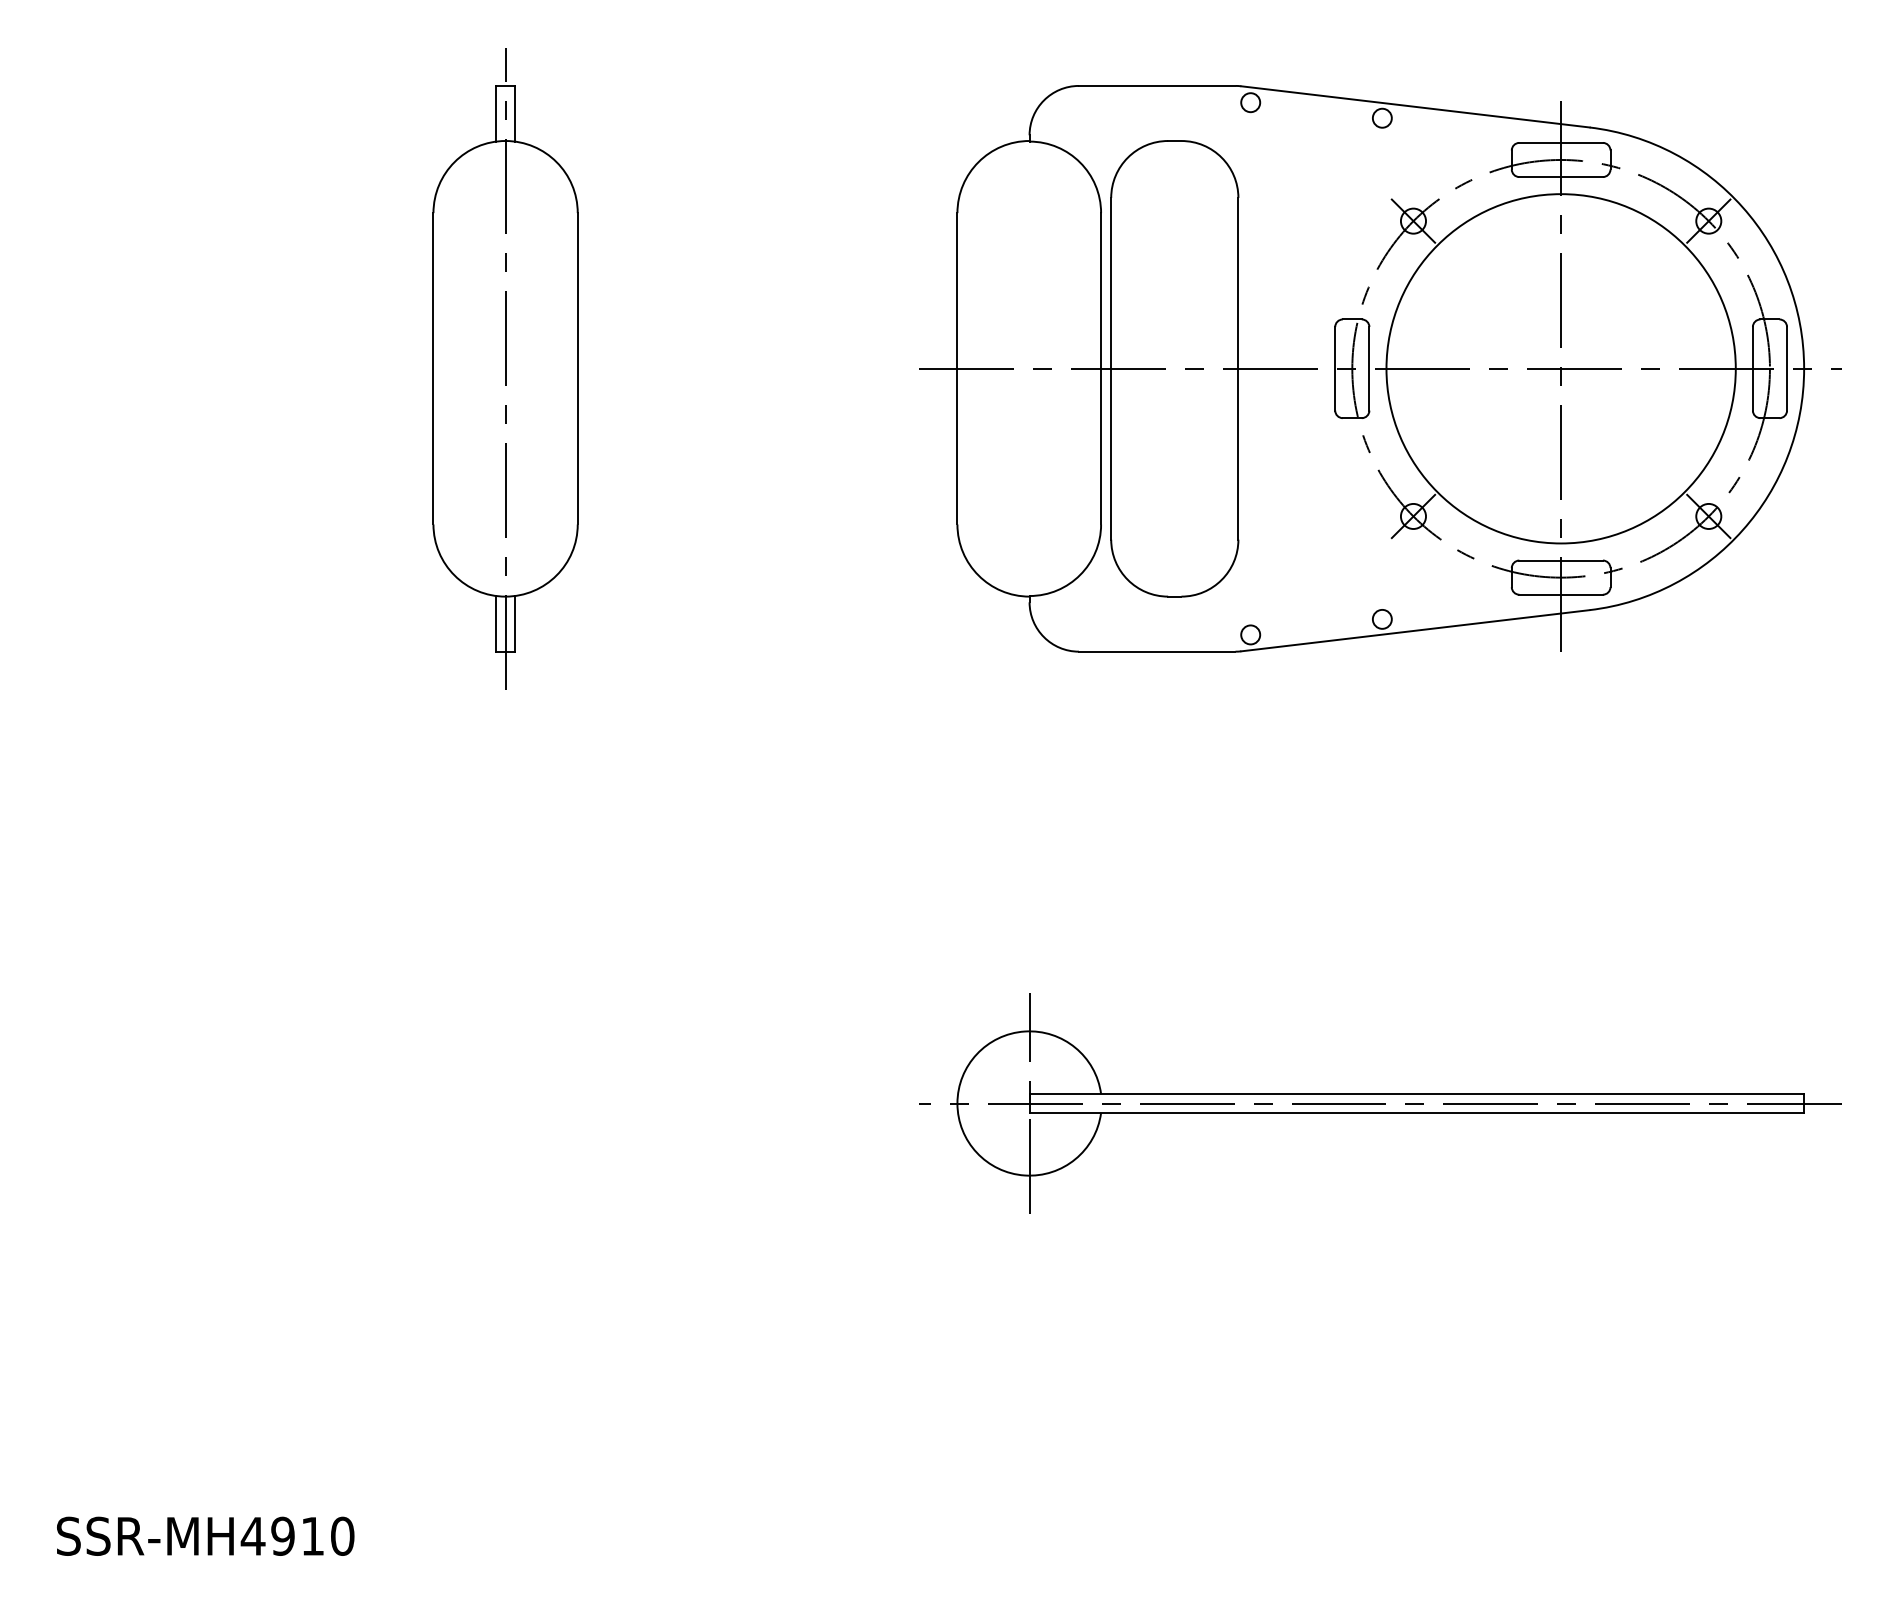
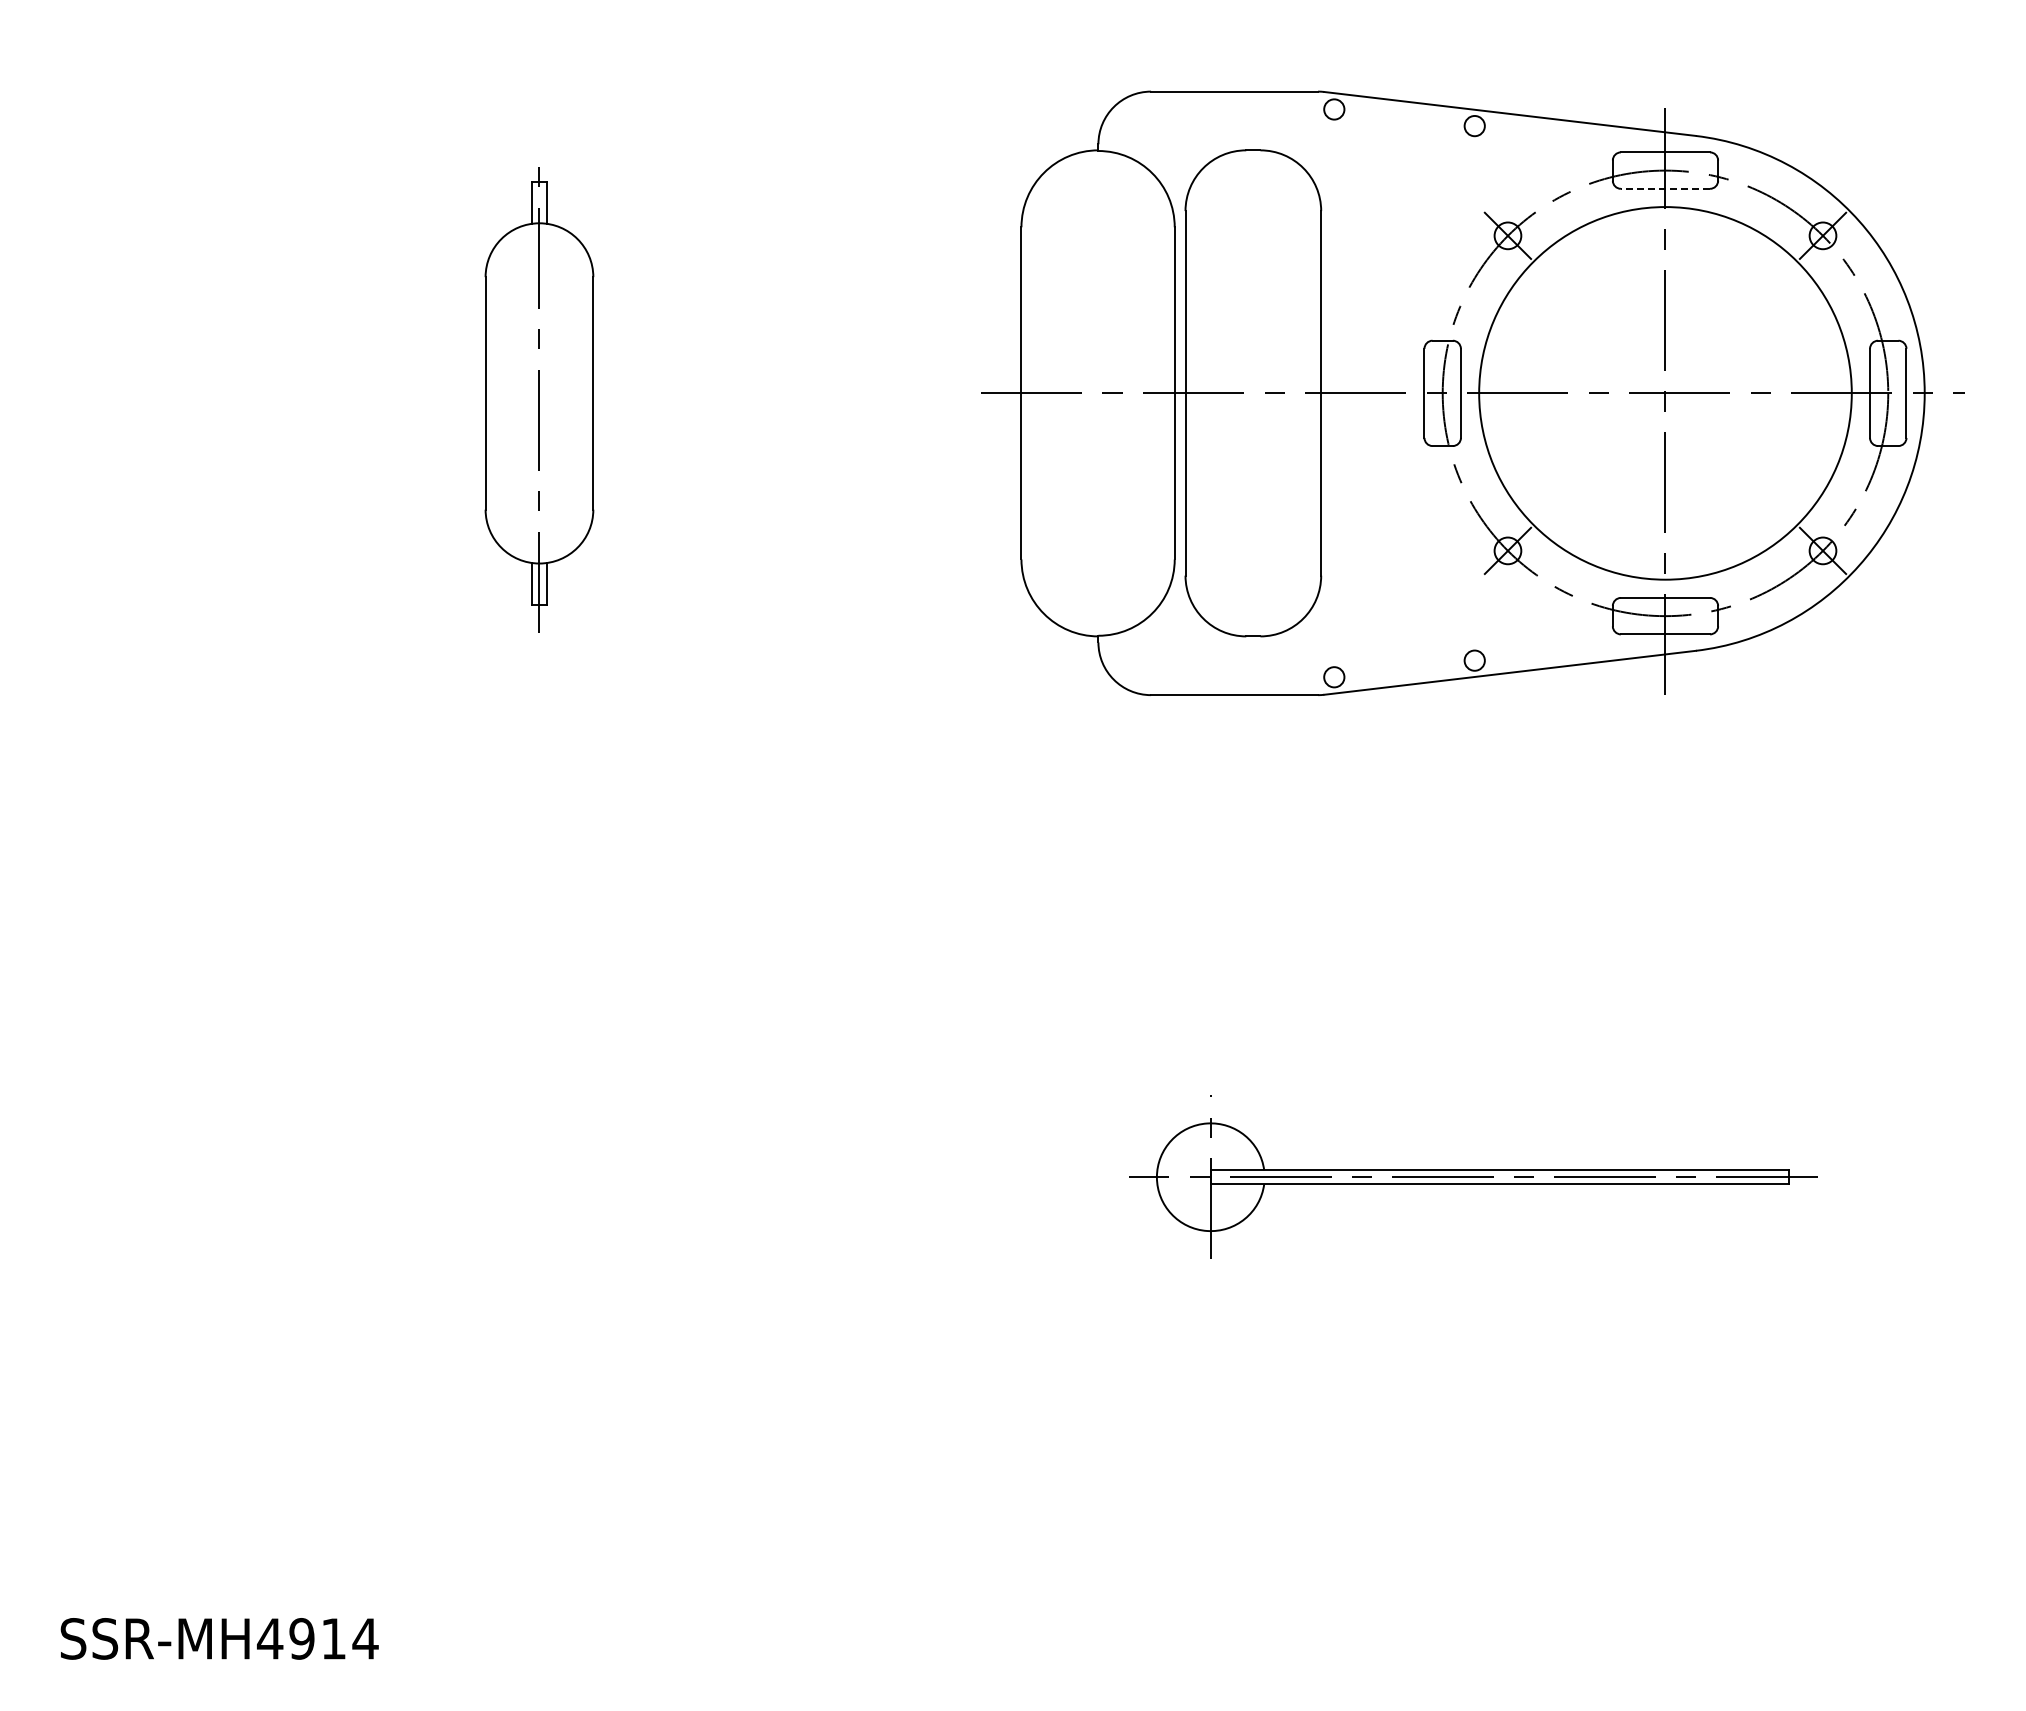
line: (1561, 176) -> (1665, 188), solid -> dashed
part: (505, 368) -> (539, 393), size x0.7
part: (1380, 1103) -> (1472, 1177), size x0.7
text: (342, 1535) -> (365, 1638), SSR-MH4910 -> SSR-MH4914

